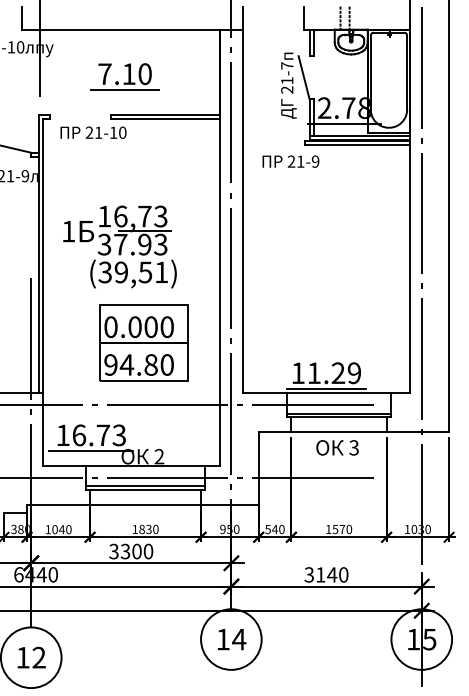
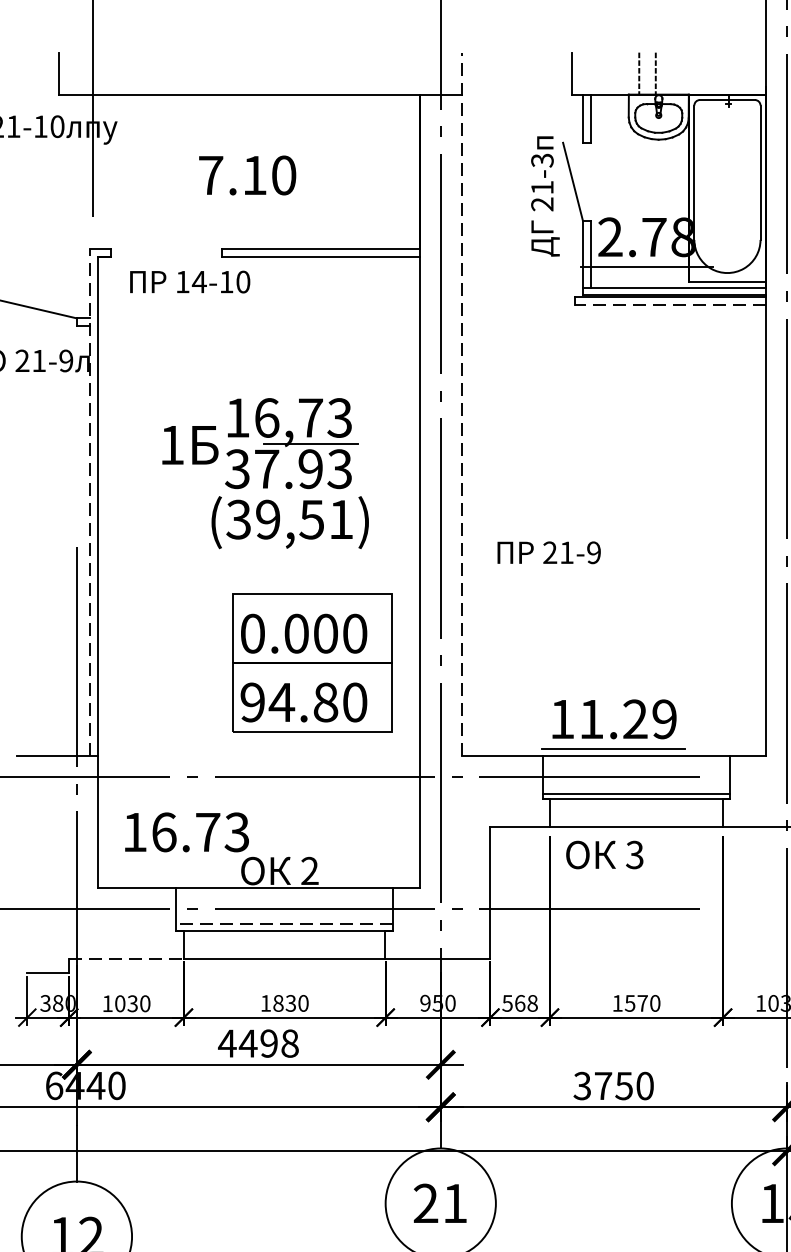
text: (287, 65) -> (542, 159), 21-7 -> 21-3
line: (125, 90) -> (248, 205), removed
text: (93, 132) -> (190, 281), 21-10 -> 14-10
line: (357, 145) -> (670, 305), solid -> dashed
text: (290, 161) -> (548, 552), moved
line: (242, 199) -> (461, 403), solid -> dashed
part: (119, 246) -> (264, 472), moved
line: (38, 253) -> (90, 501), solid -> dashed
part: (143, 342) -> (311, 661), moved
text: (337, 447) -> (604, 854), moved
line: (91, 451) -> (186, 861), removed
line: (144, 485) -> (282, 923), solid -> dashed
line: (58, 505) -> (126, 959), solid -> dashed
text: (61, 529) -> (131, 1003), 1040 -> 1030
text: (278, 529) -> (526, 1003), 540 -> 568
text: (130, 551) -> (257, 1043), 3300 -> 4498
text: (326, 574) -> (613, 1085), 3140 -> 3750
text: (231, 639) -> (441, 1203), 14 -> 21

